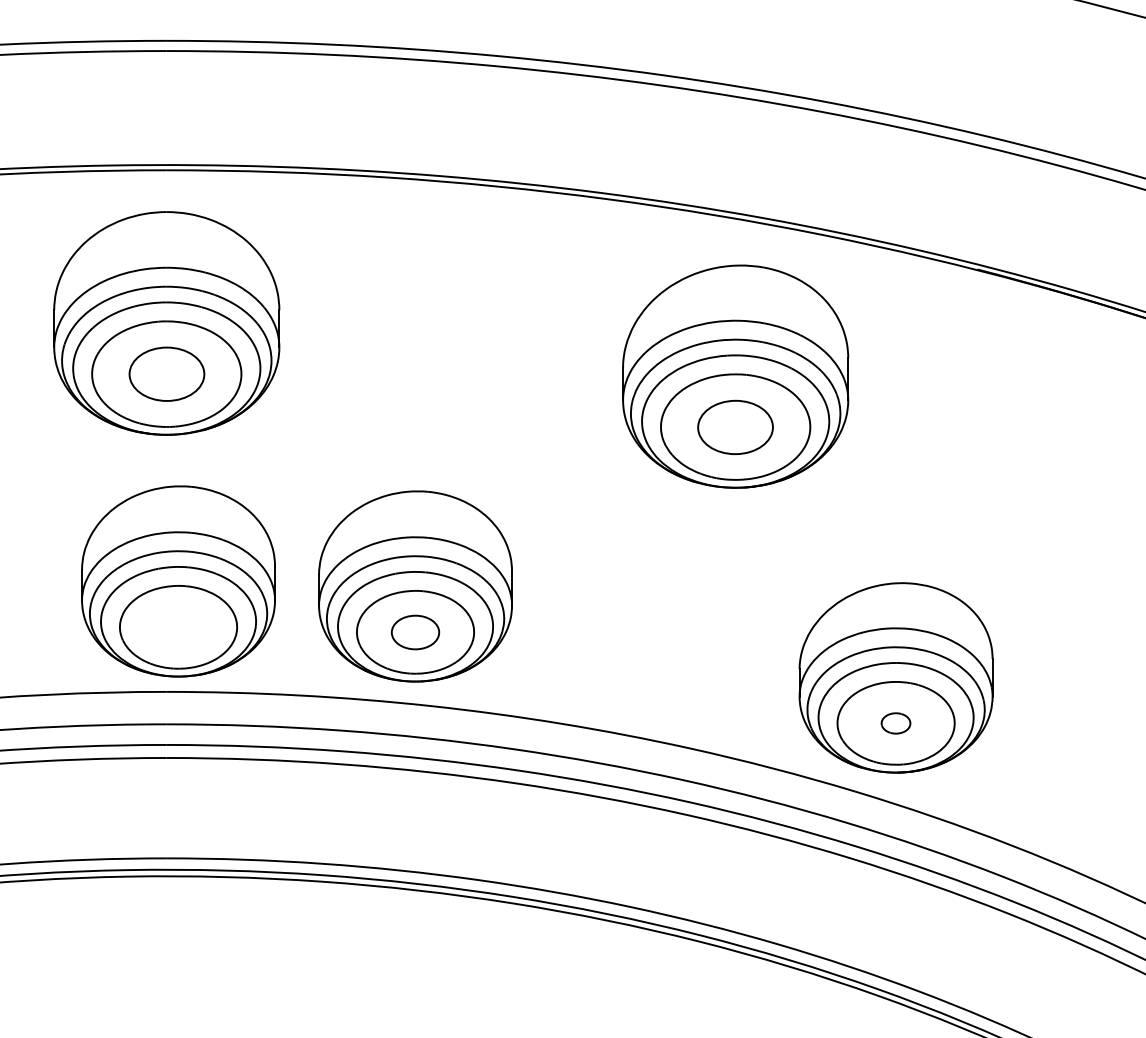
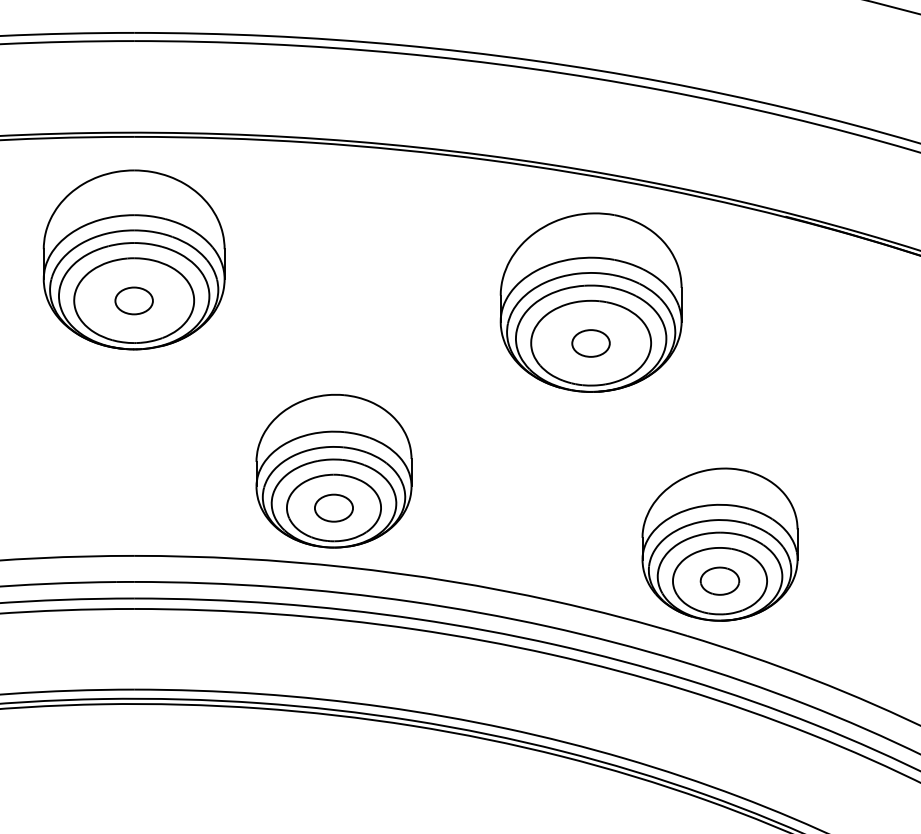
part: (166, 374) -> (133, 300), size x0.62
part: (735, 427) -> (591, 343), size x0.62
part: (178, 581) -> (143, 467), removed
part: (895, 723) -> (719, 581), size x1.67

